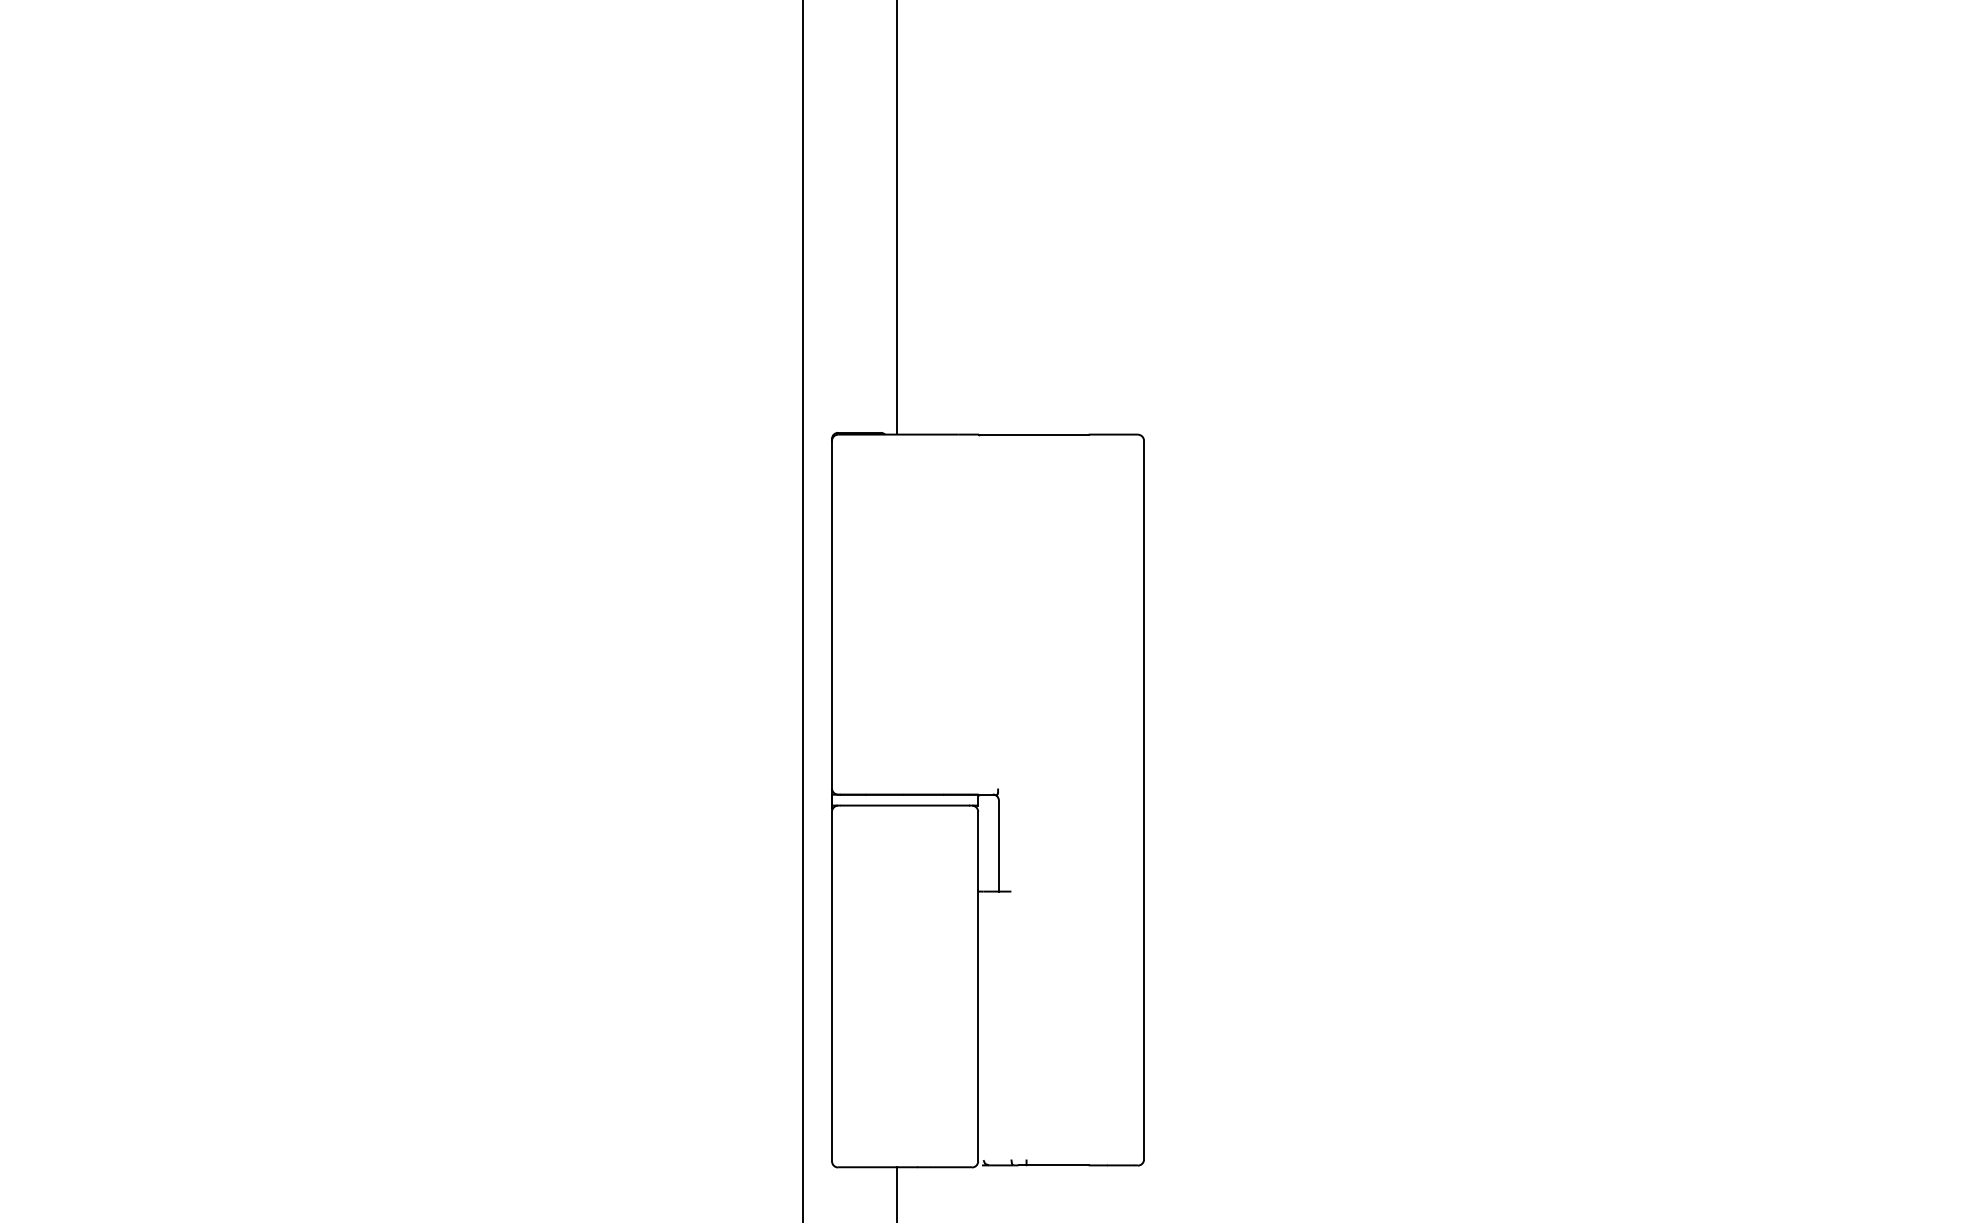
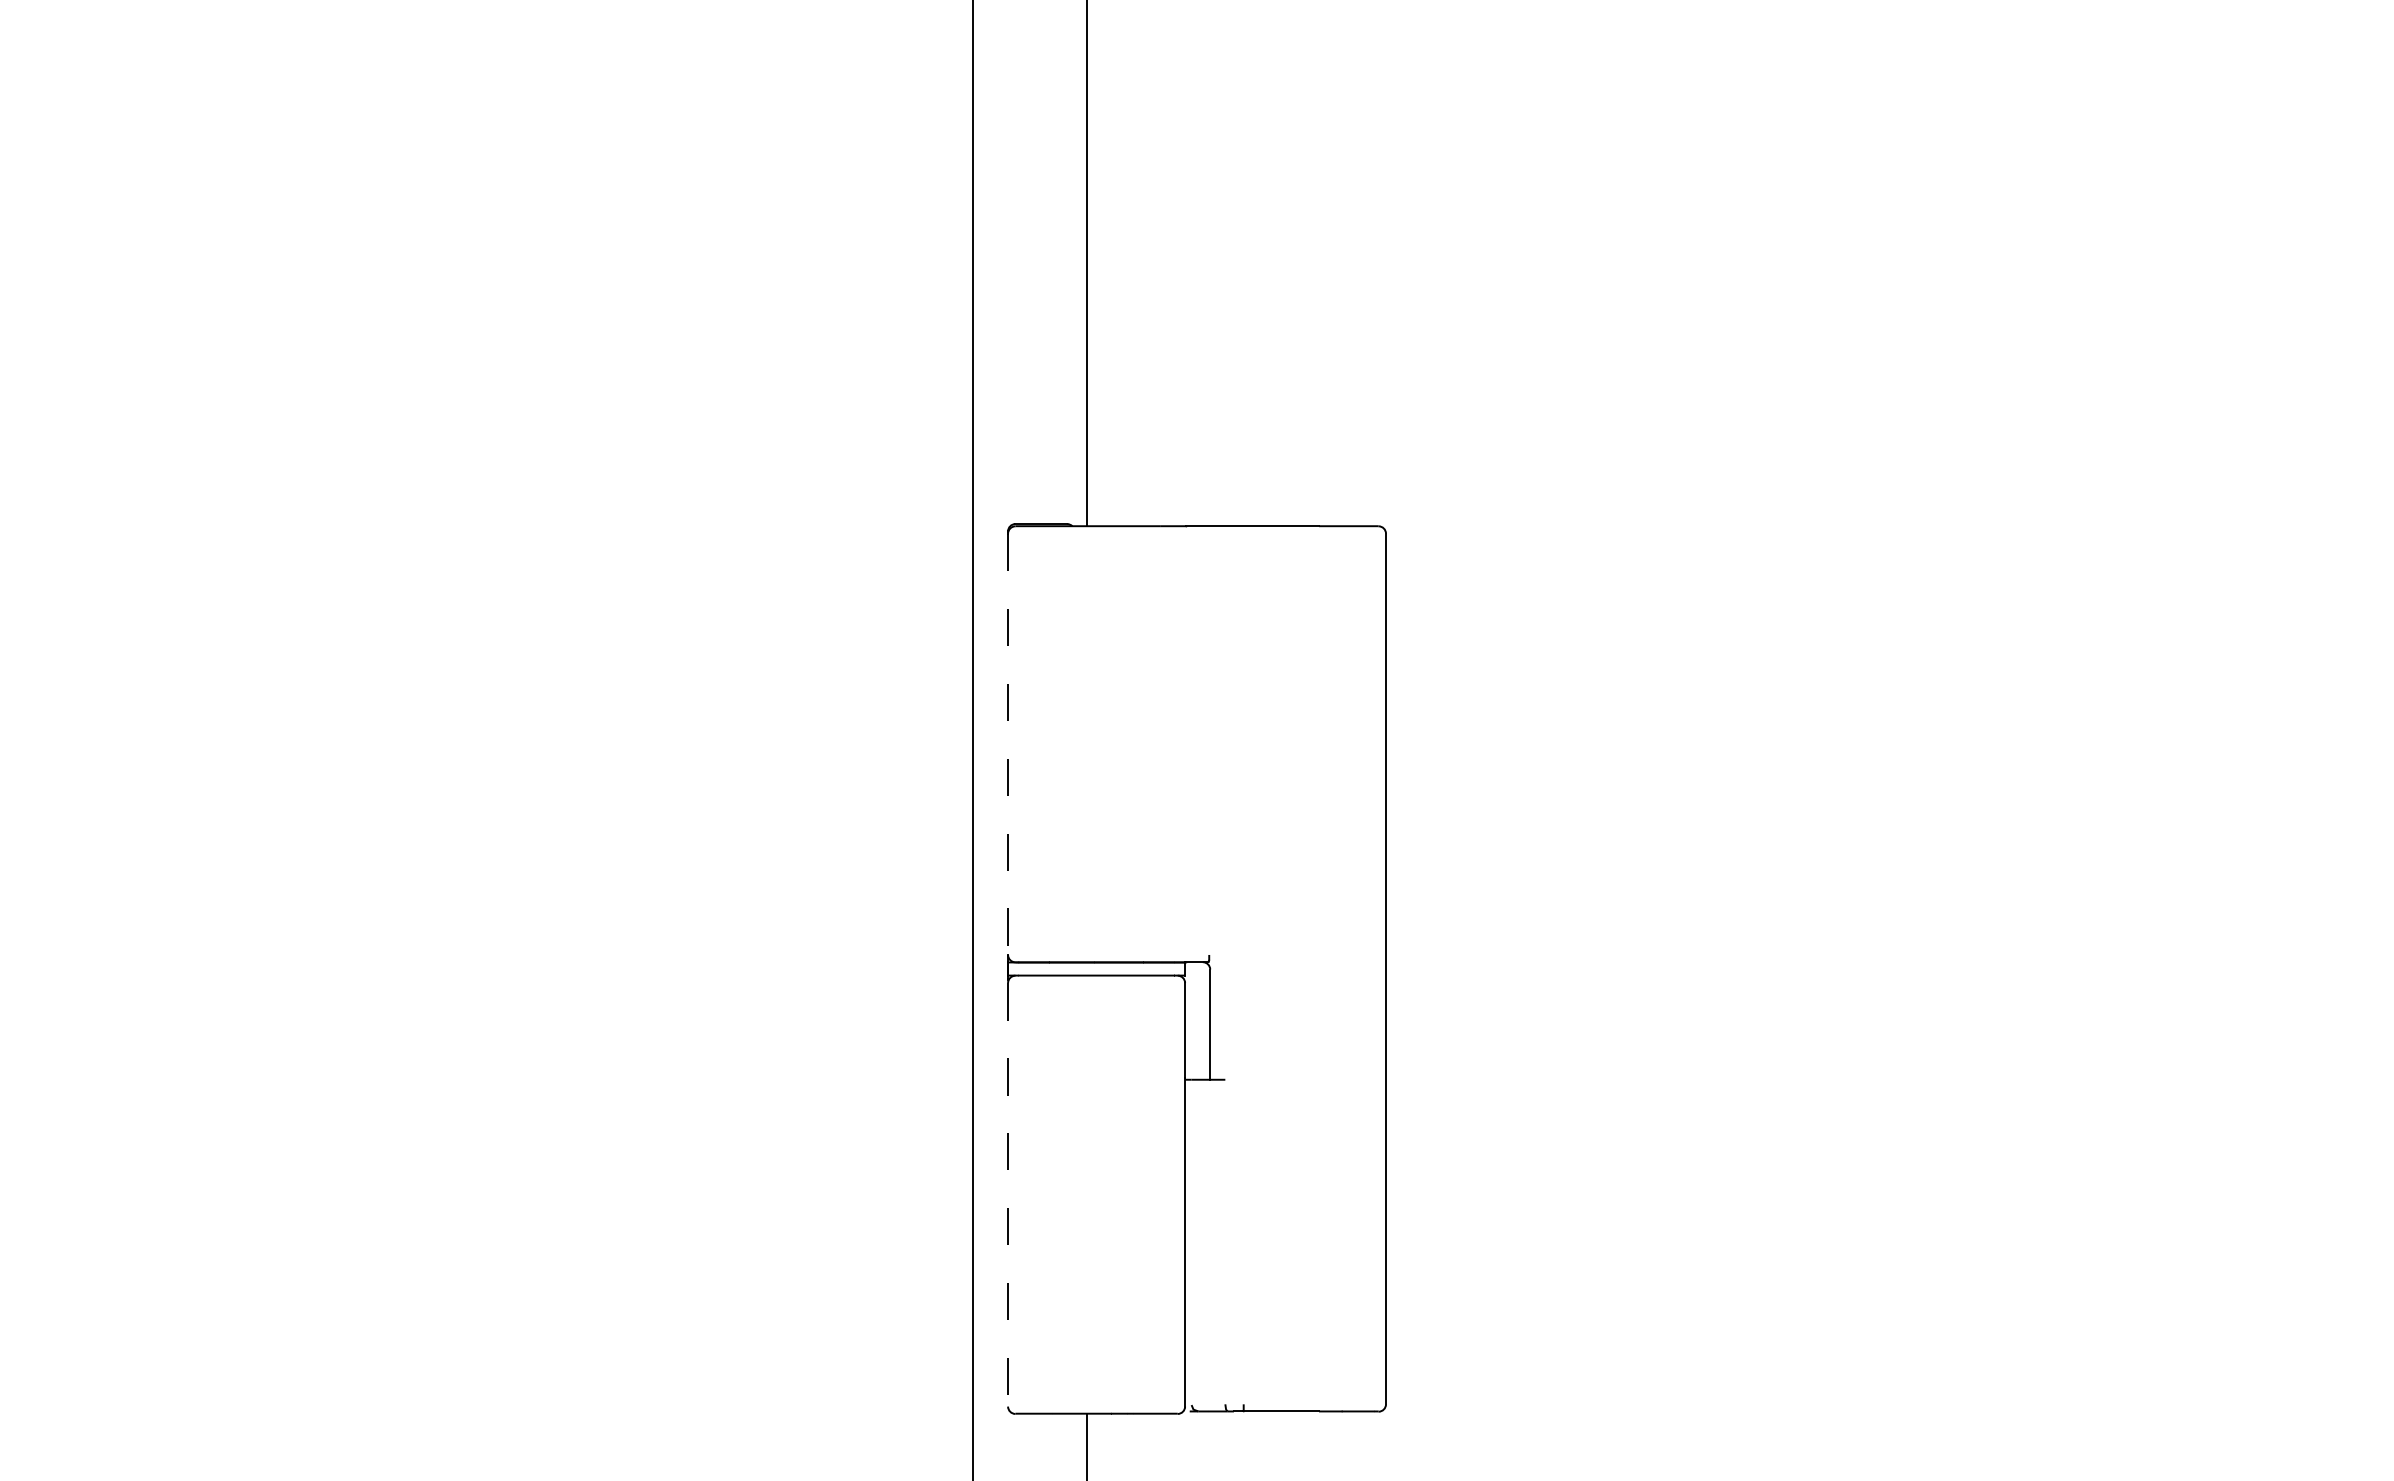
line: (832, 614) -> (1008, 744), solid -> dashed
line: (832, 986) -> (1008, 1194), solid -> dashed

